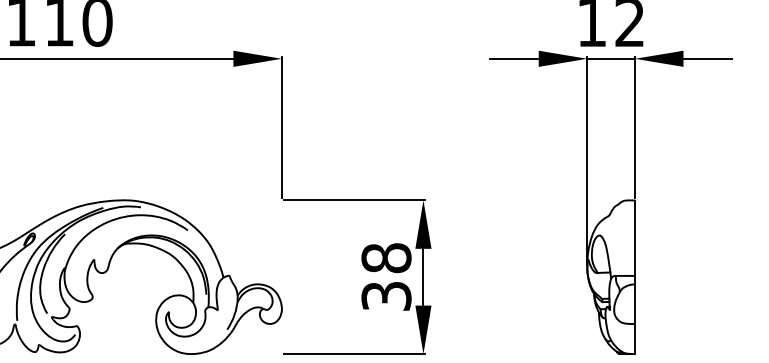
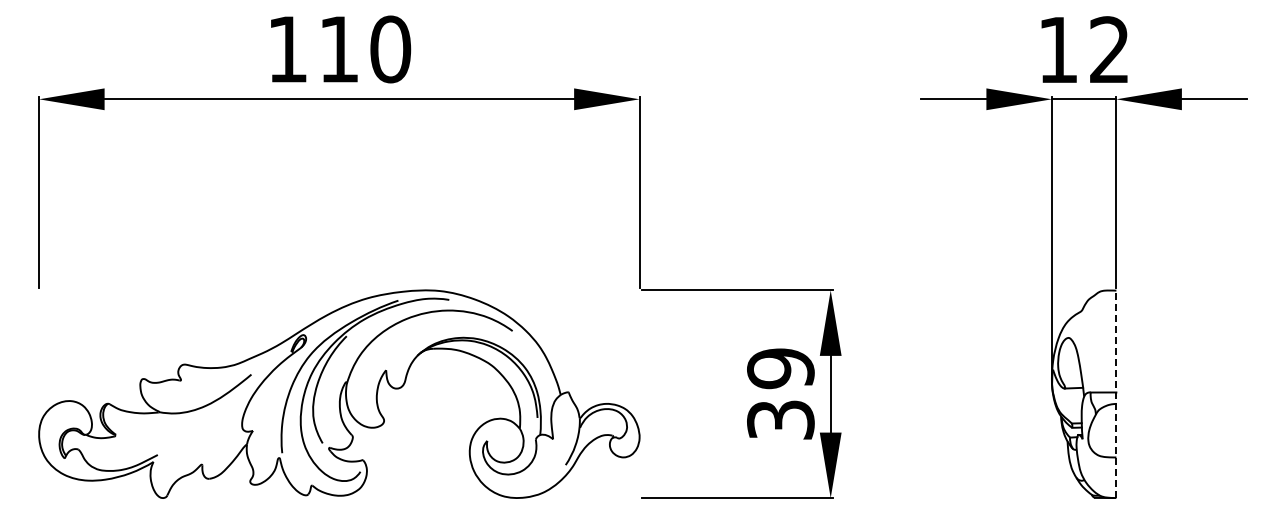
text: (386, 258) -> (780, 368), 38 -> 39
line: (635, 277) -> (1116, 394), solid -> dashed

